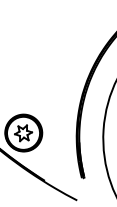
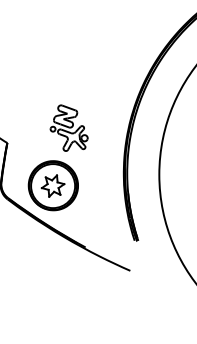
part: (37, 90) -> (68, 127), added

